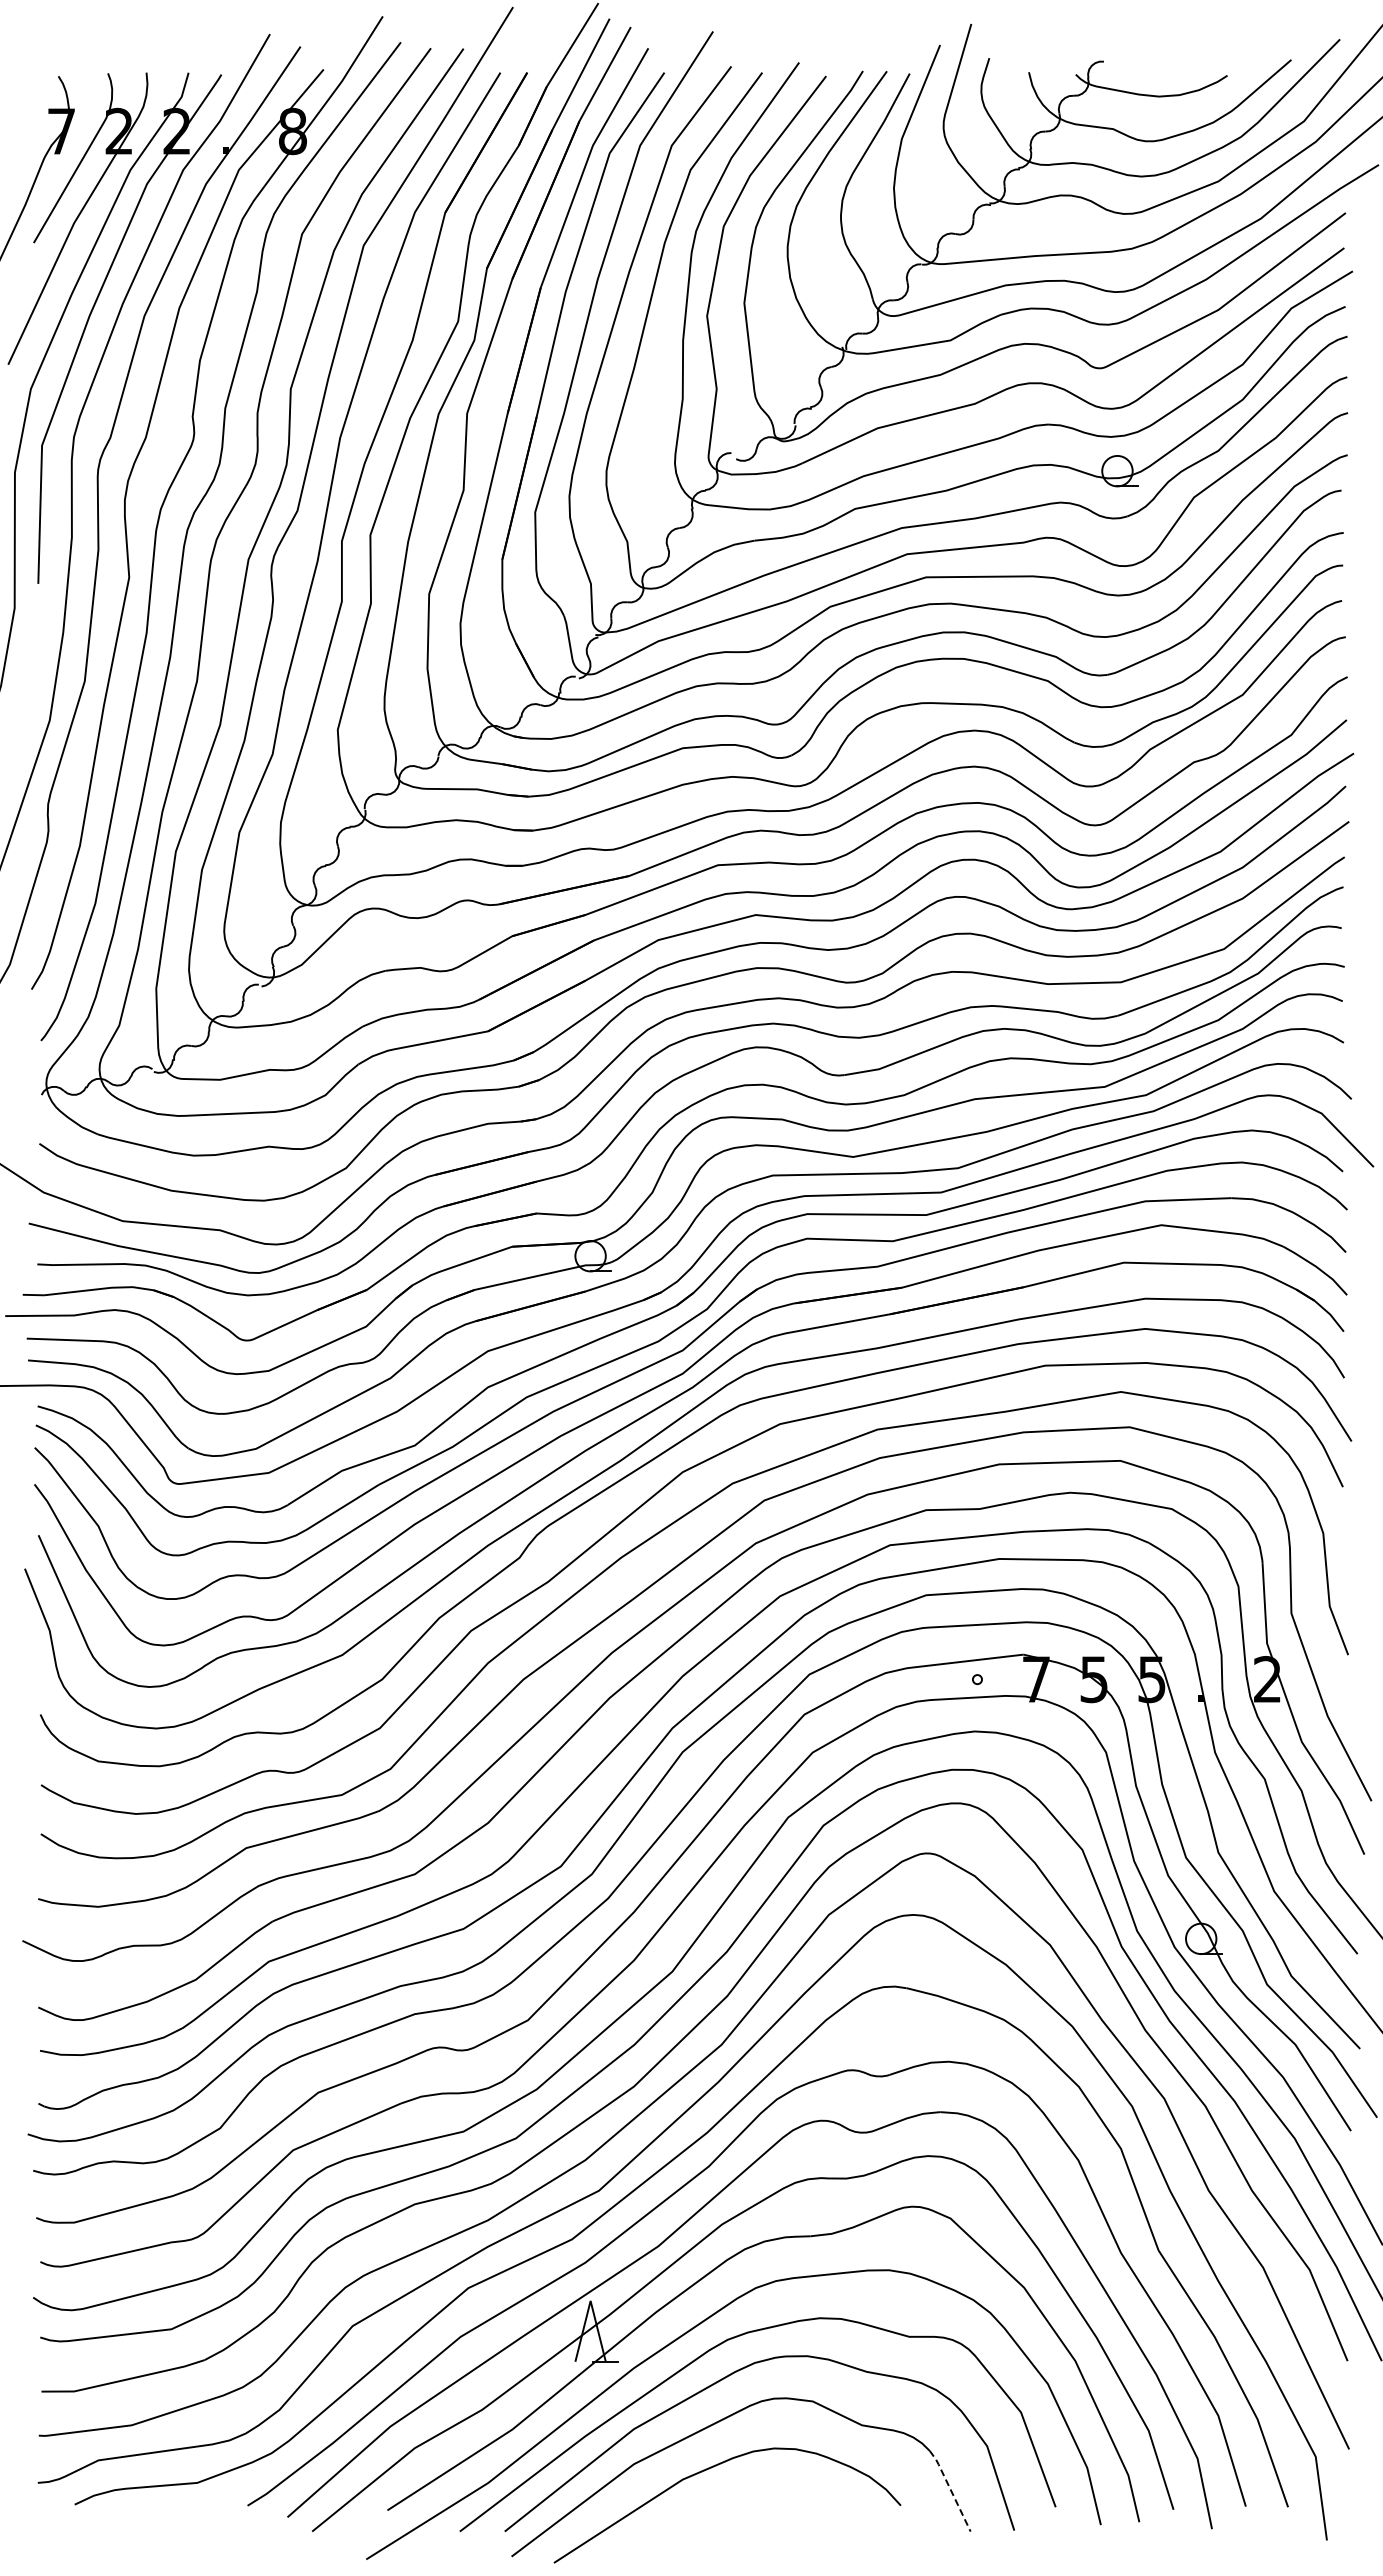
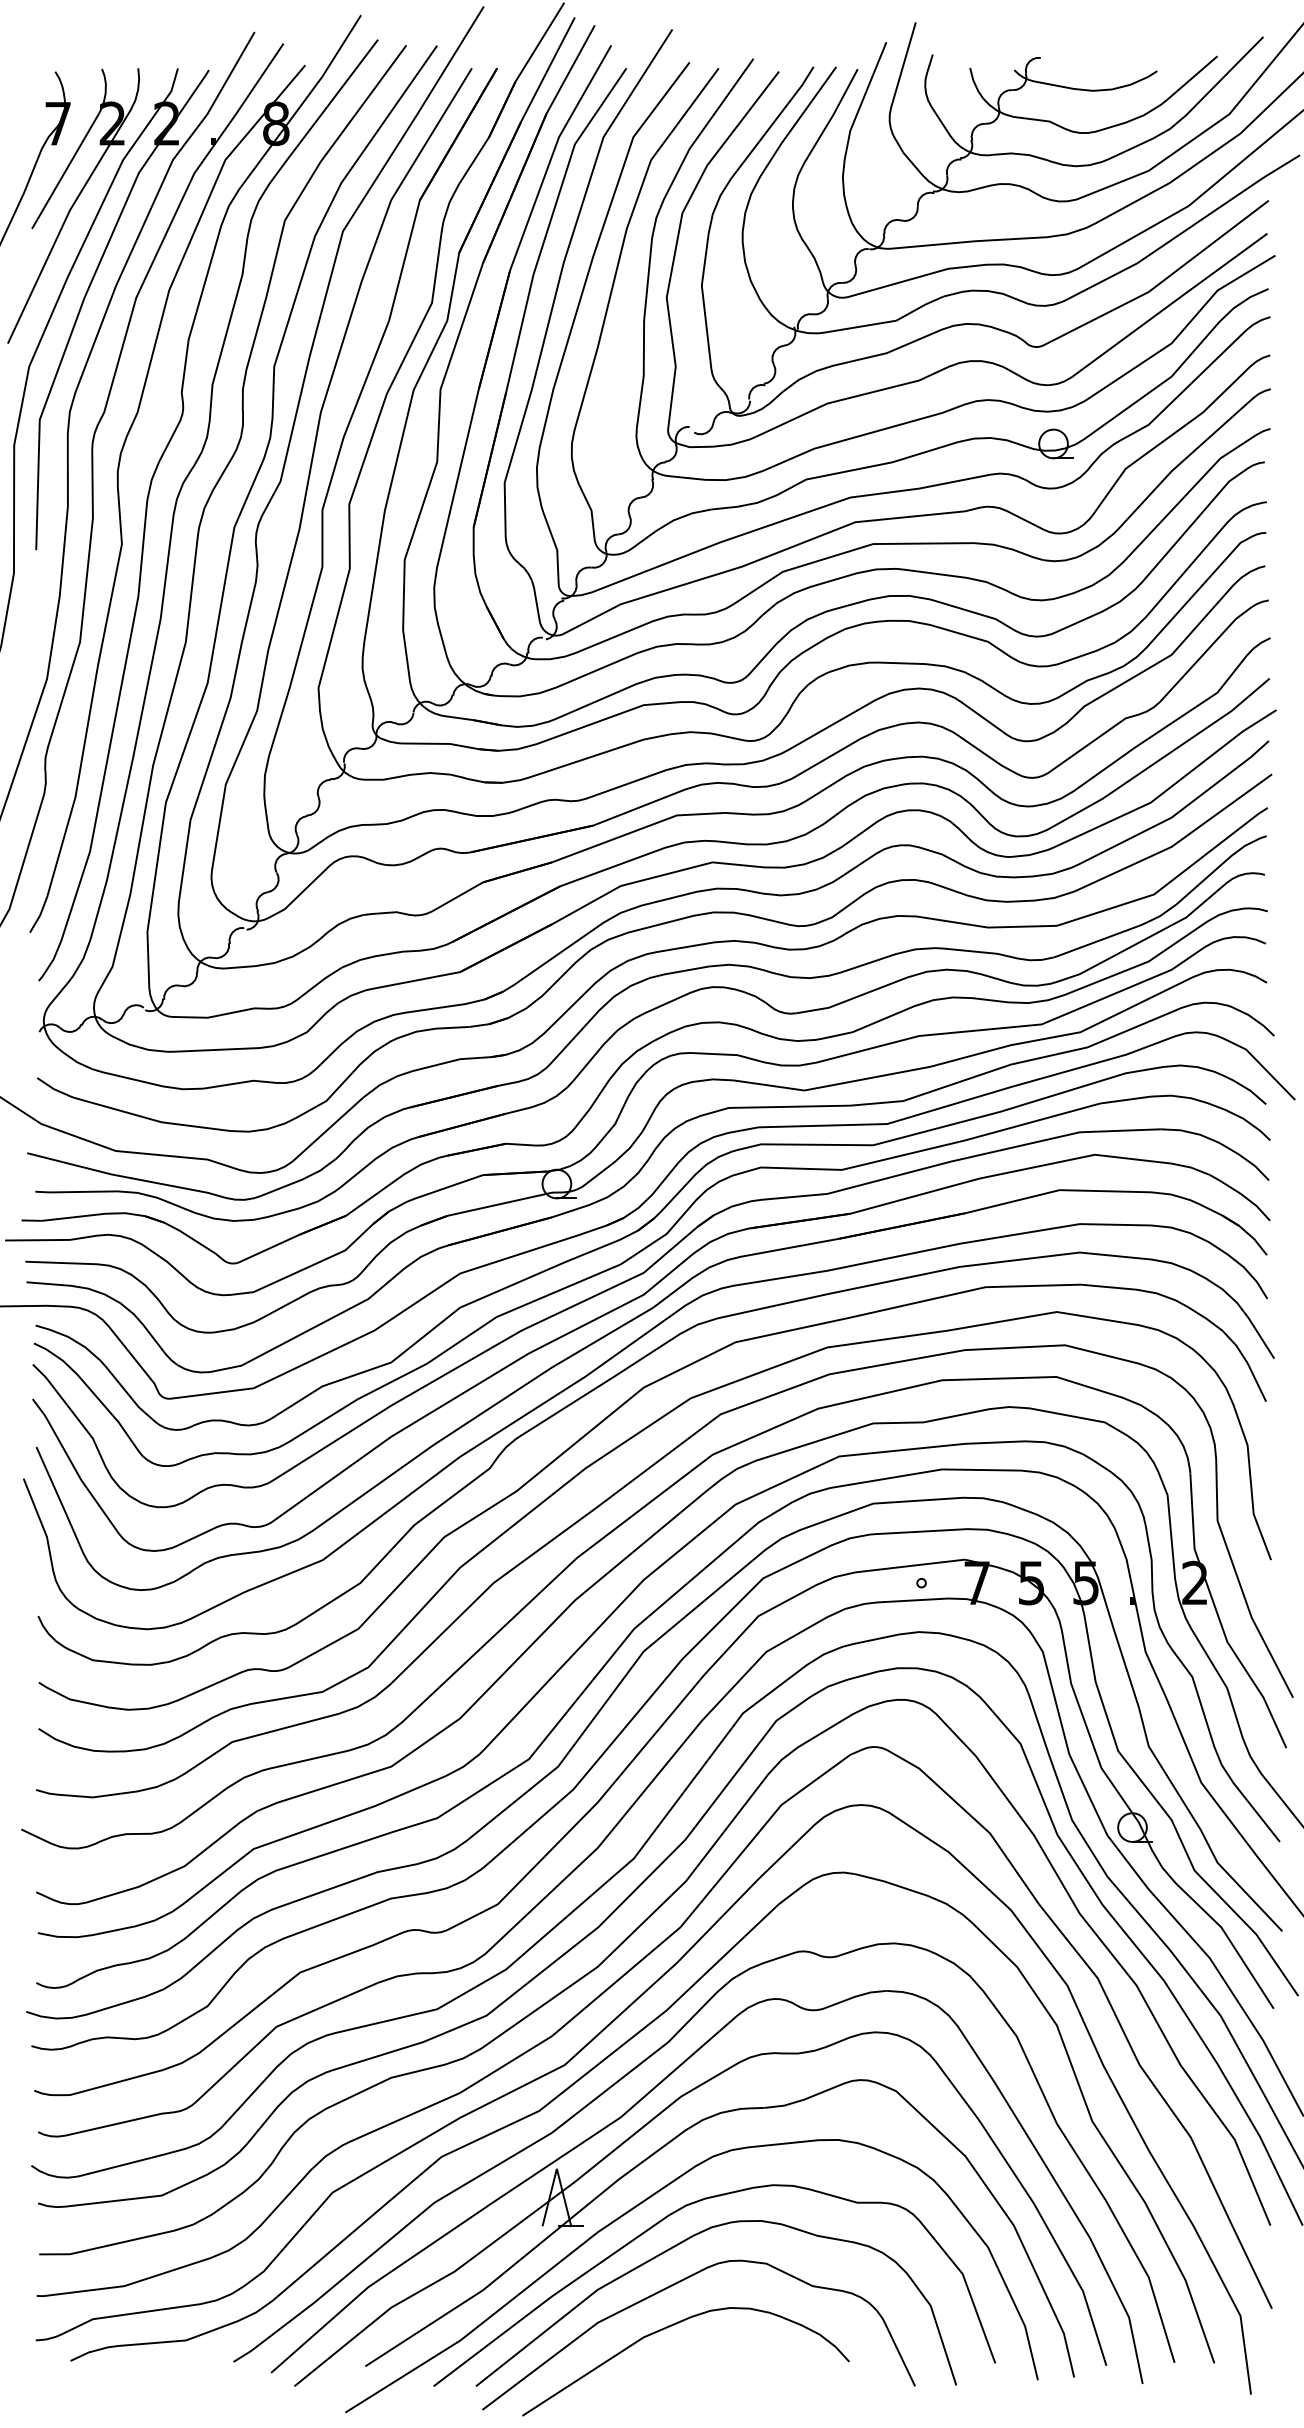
line: (950, 2489) -> (896, 2346), dashed -> solid

